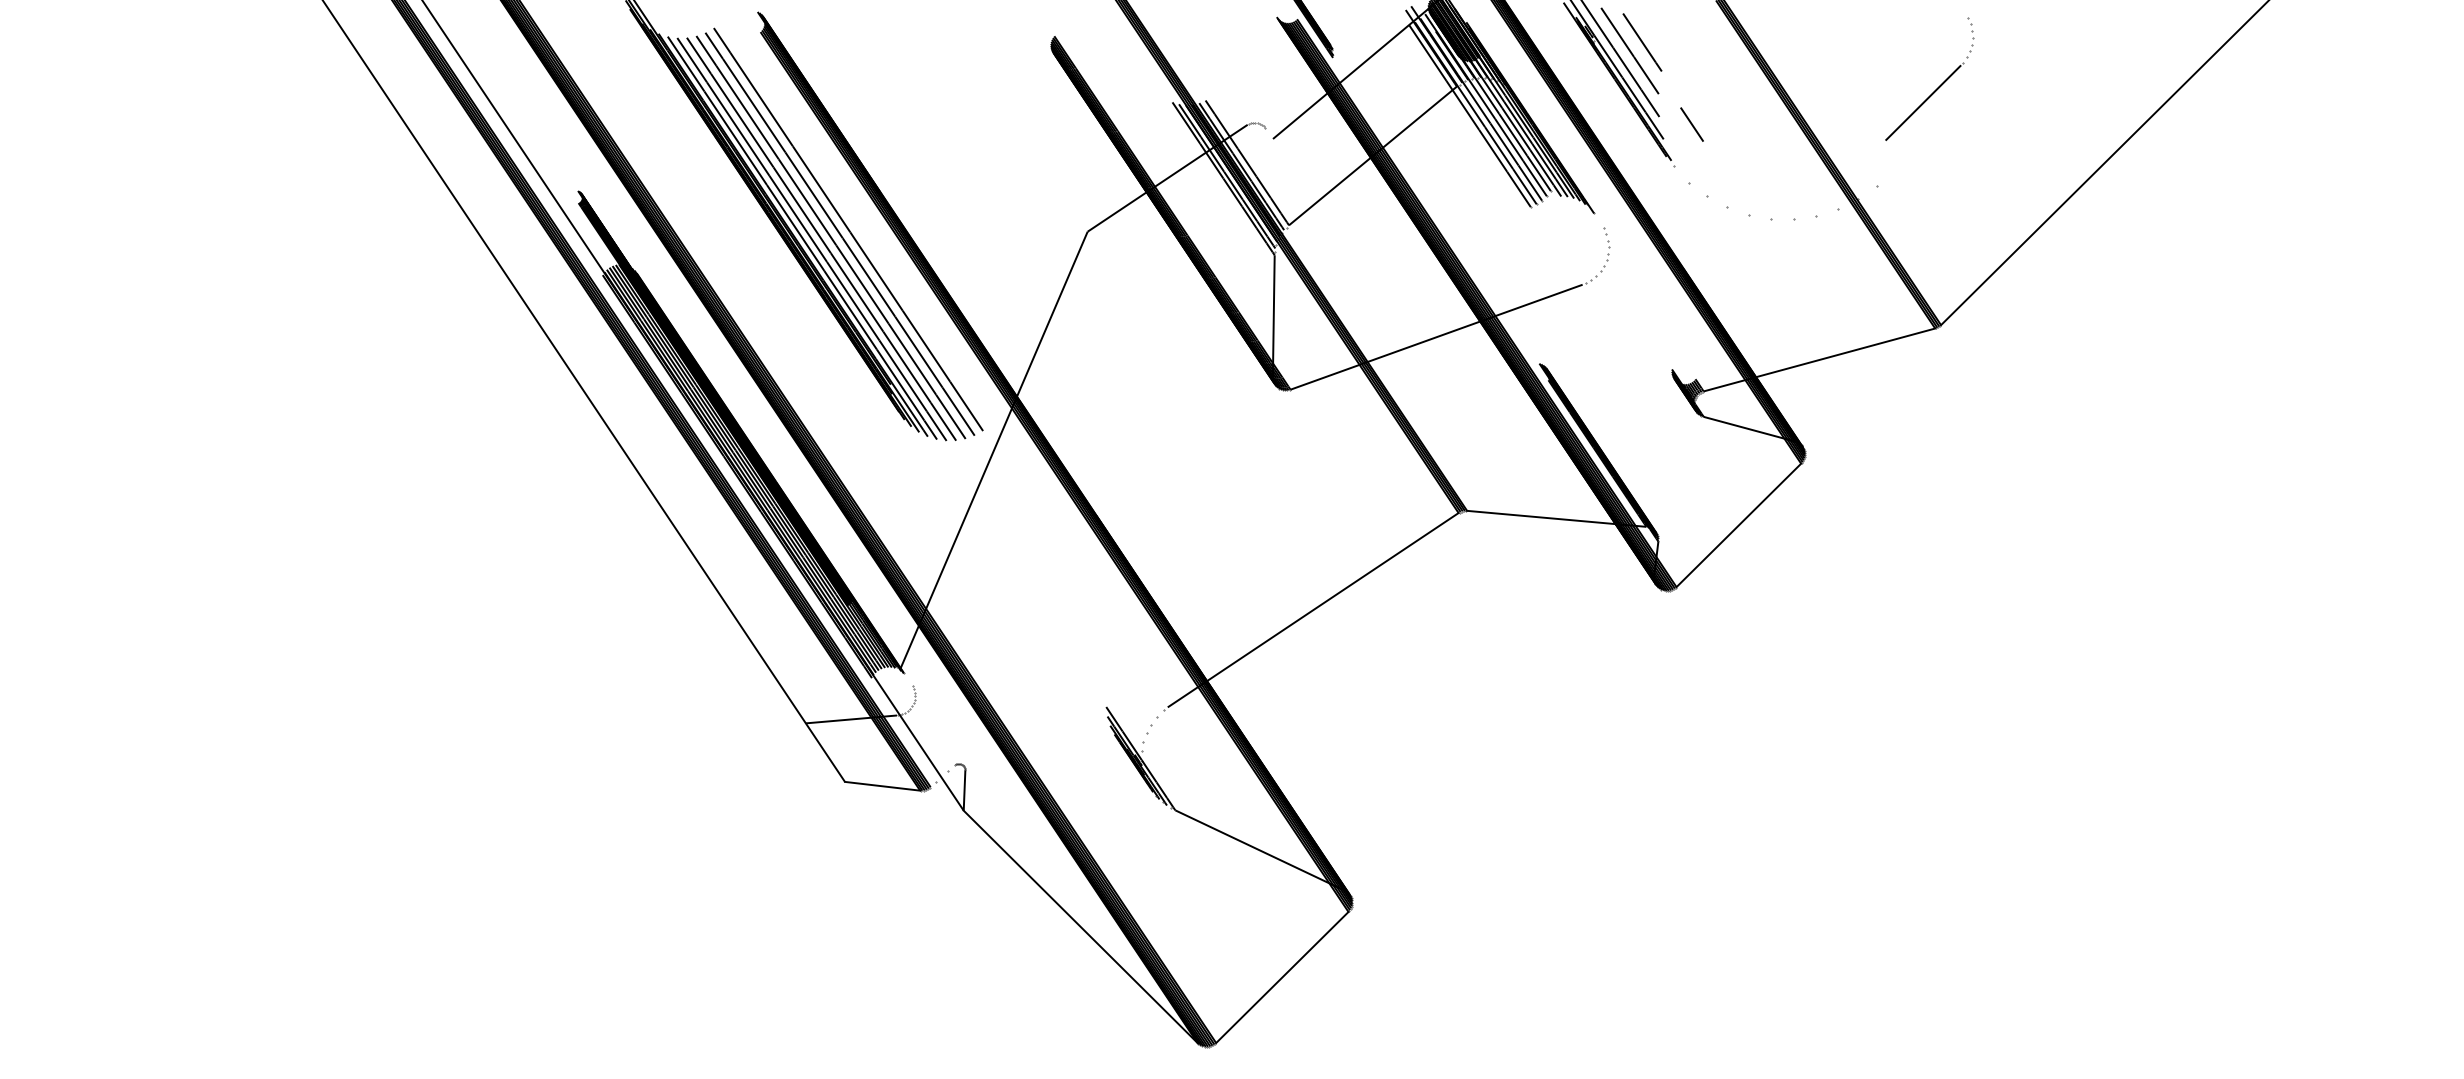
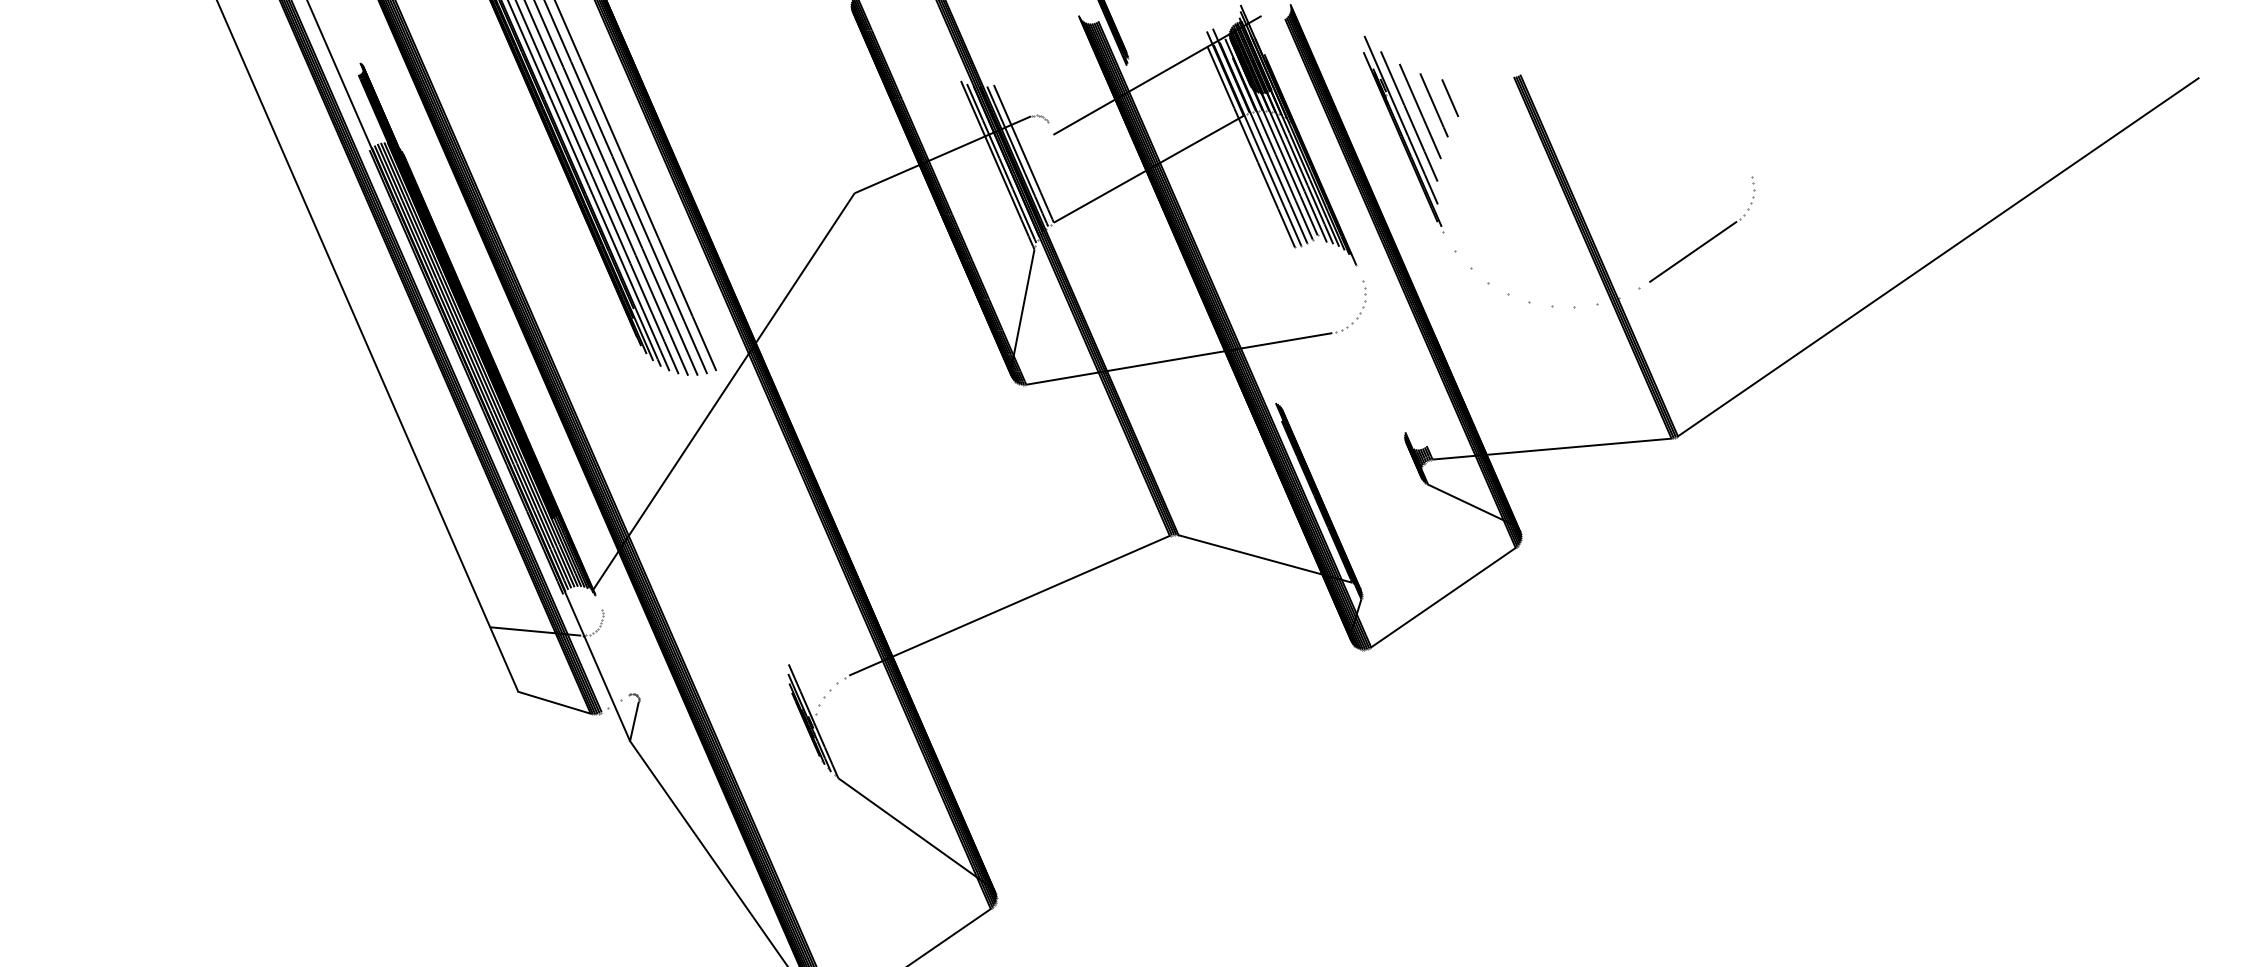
part: (1938, 86) -> (1710, 238), moved
line: (1691, 124) -> (1449, 97), moved

